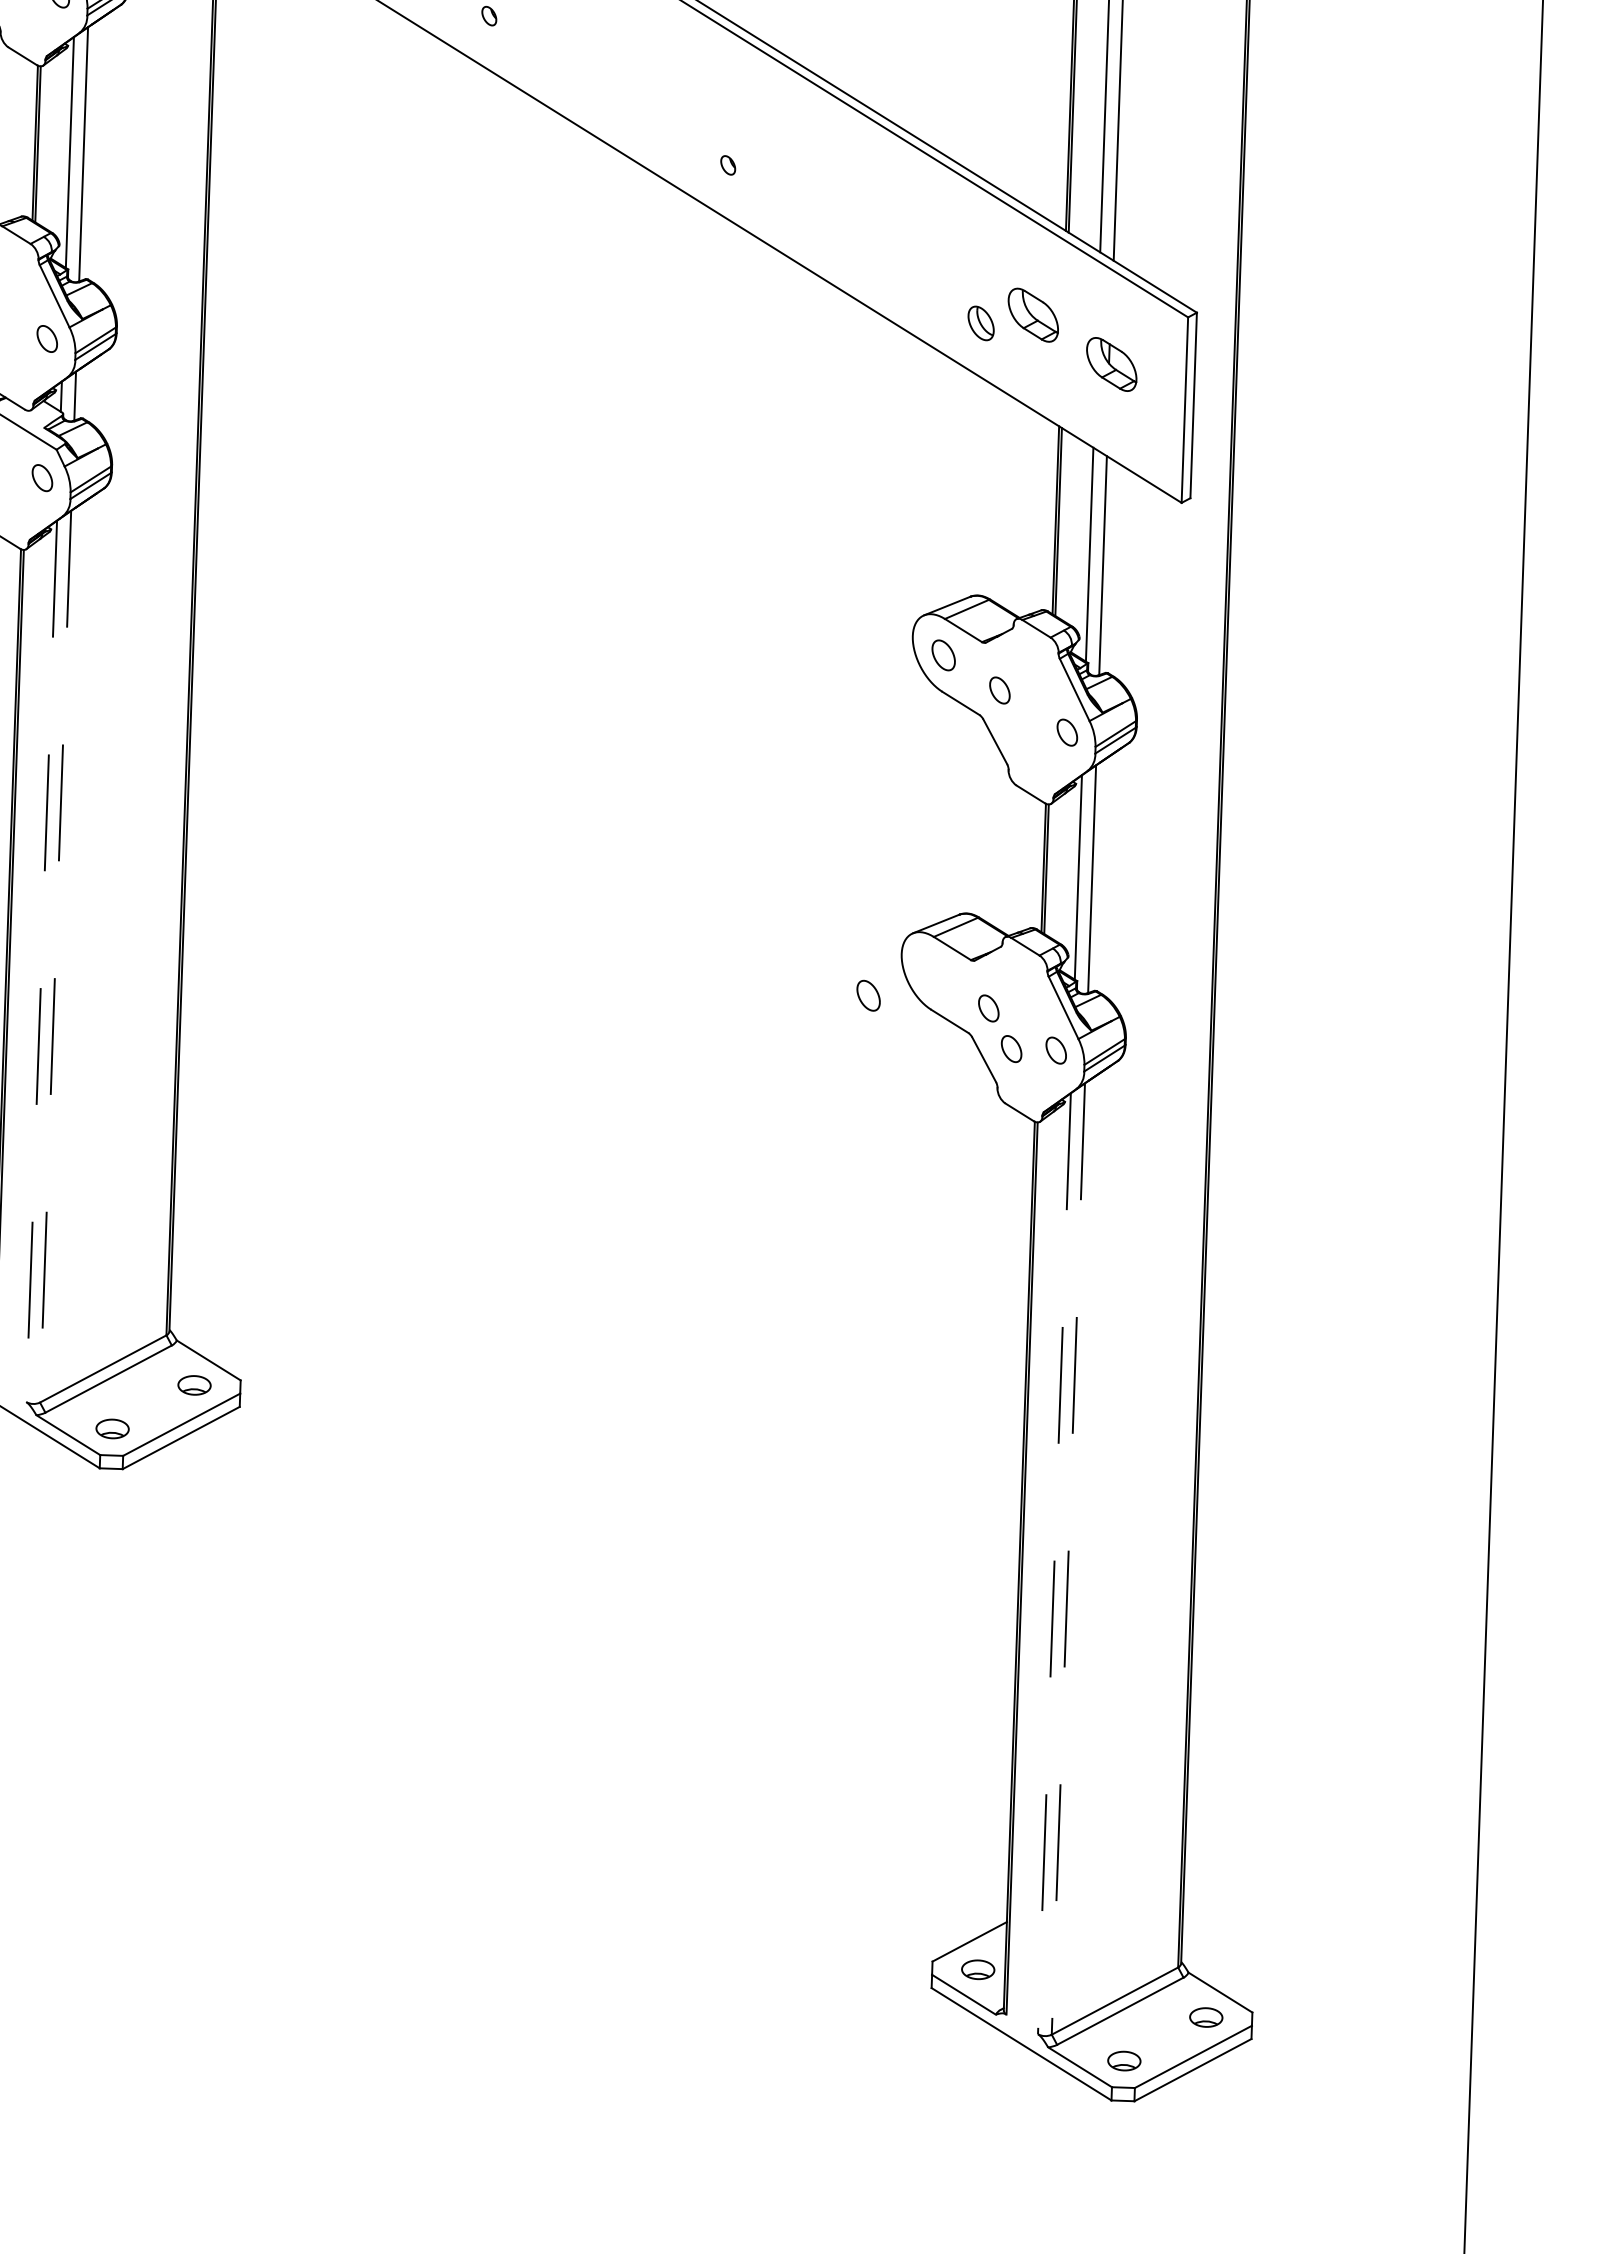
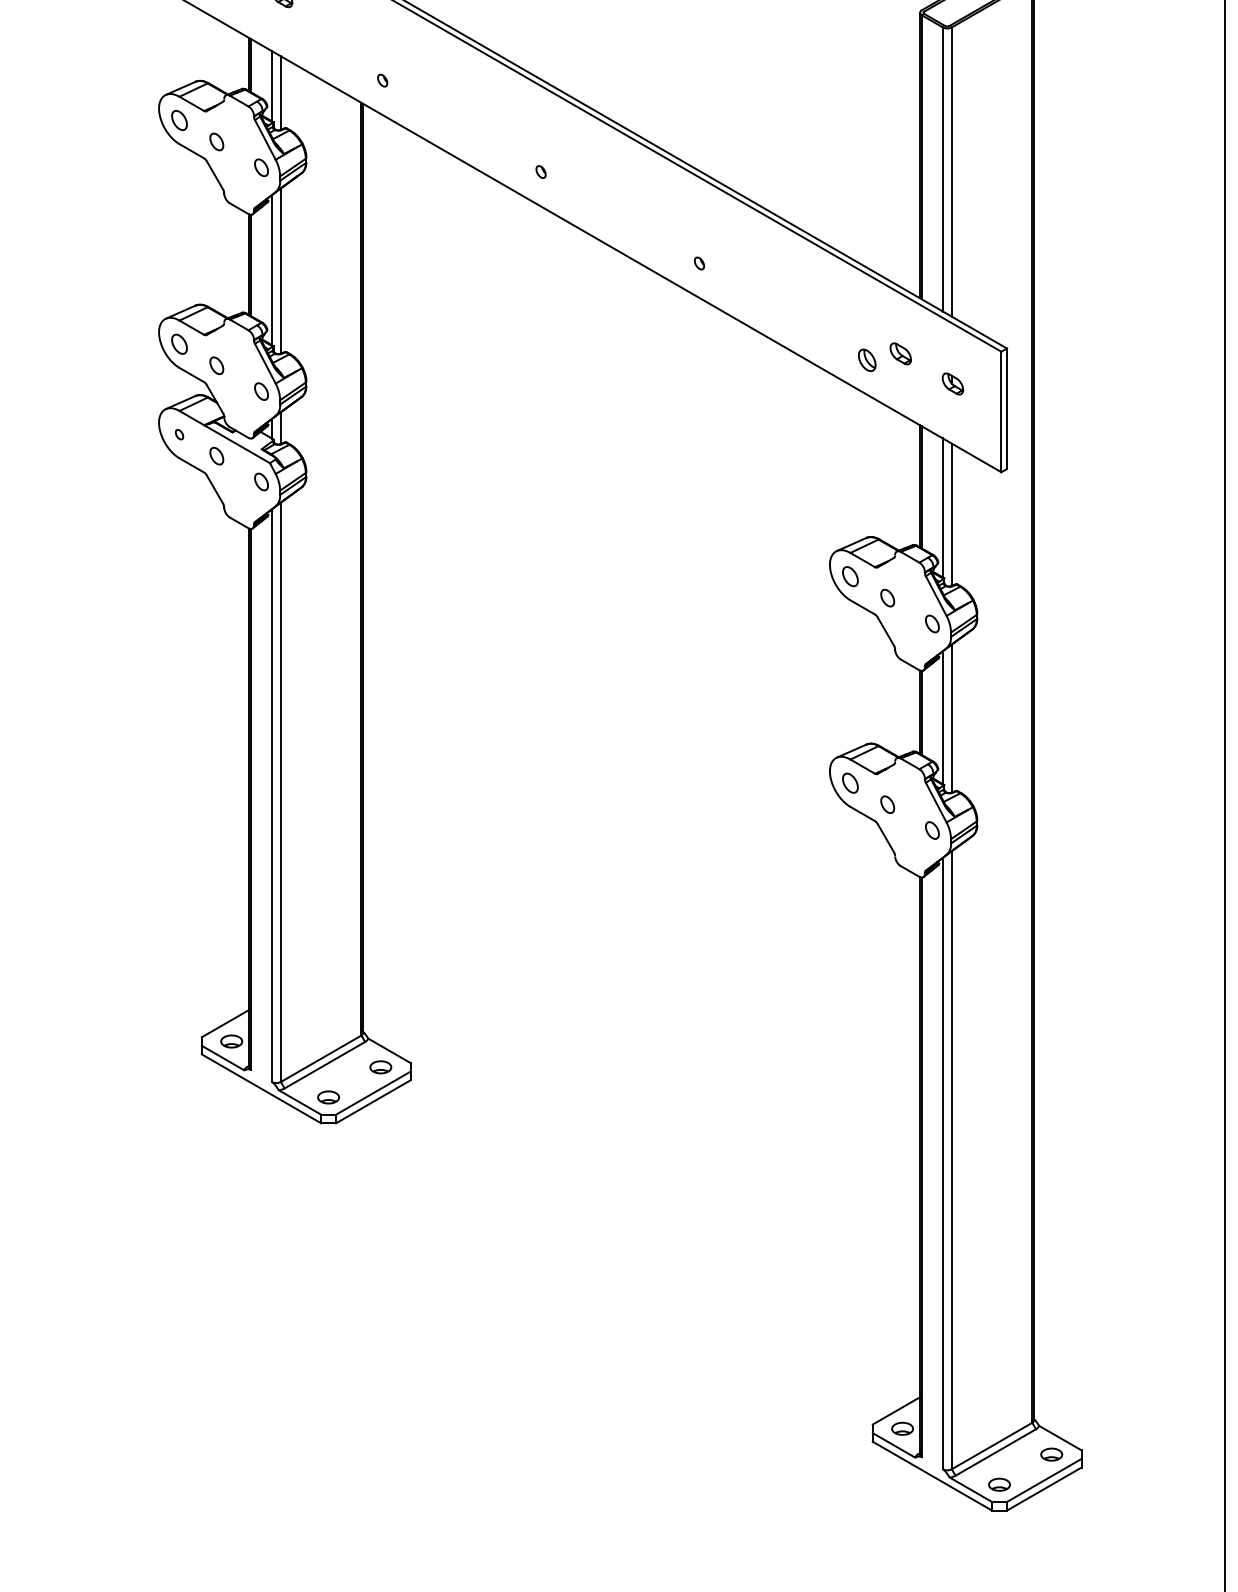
part: (1032, 314) -> (900, 353), size x0.62
part: (1111, 363) -> (952, 383), size x0.62
line: (54, 957) -> (280, 792), dashed -> solid
line: (40, 962) -> (271, 796), dashed -> solid
part: (868, 994) -> (850, 782), moved
part: (1011, 1048) -> (903, 830), removed
line: (1067, 1559) -> (951, 1160), dashed -> solid
line: (1053, 1563) -> (942, 1163), dashed -> solid

